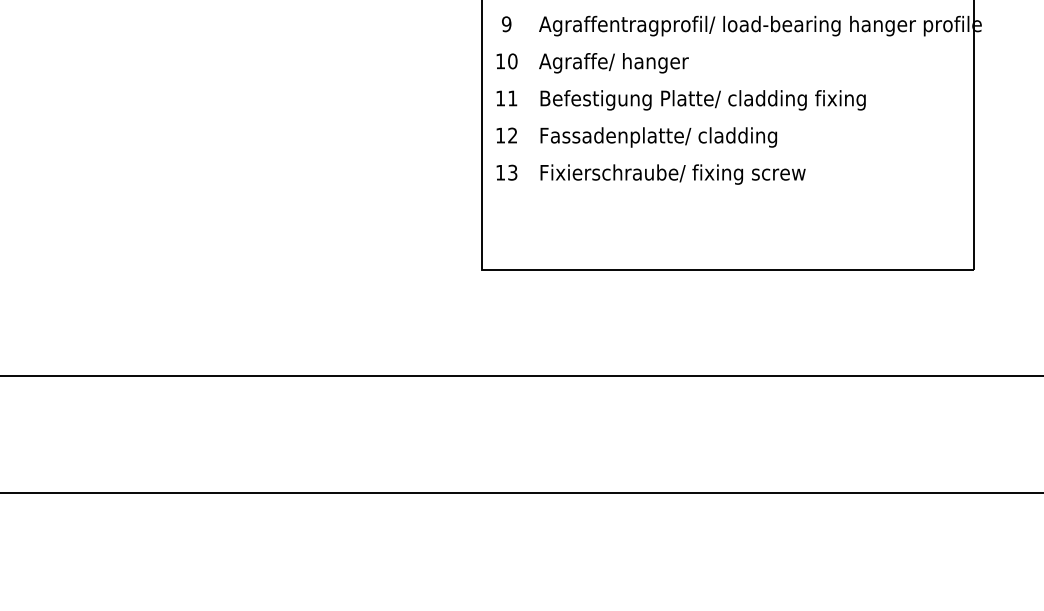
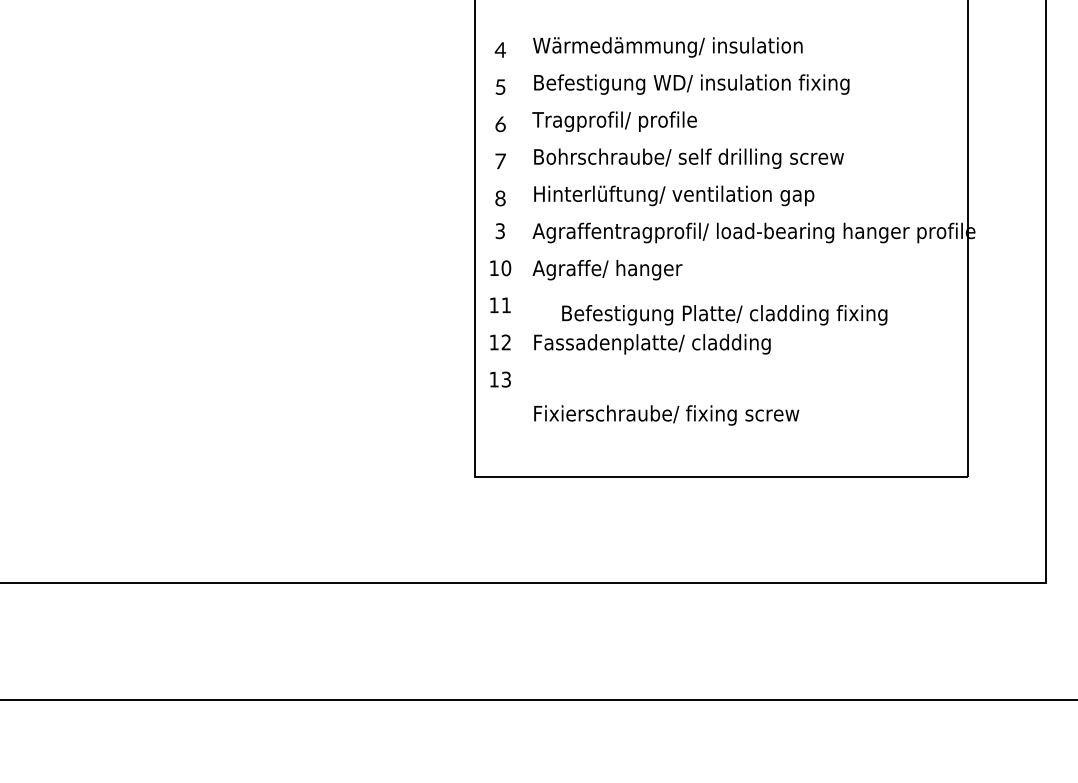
text: (505, 23) -> (499, 230), 9 -> 3
text: (702, 100) -> (724, 315), moved
text: (672, 174) -> (666, 415), moved

